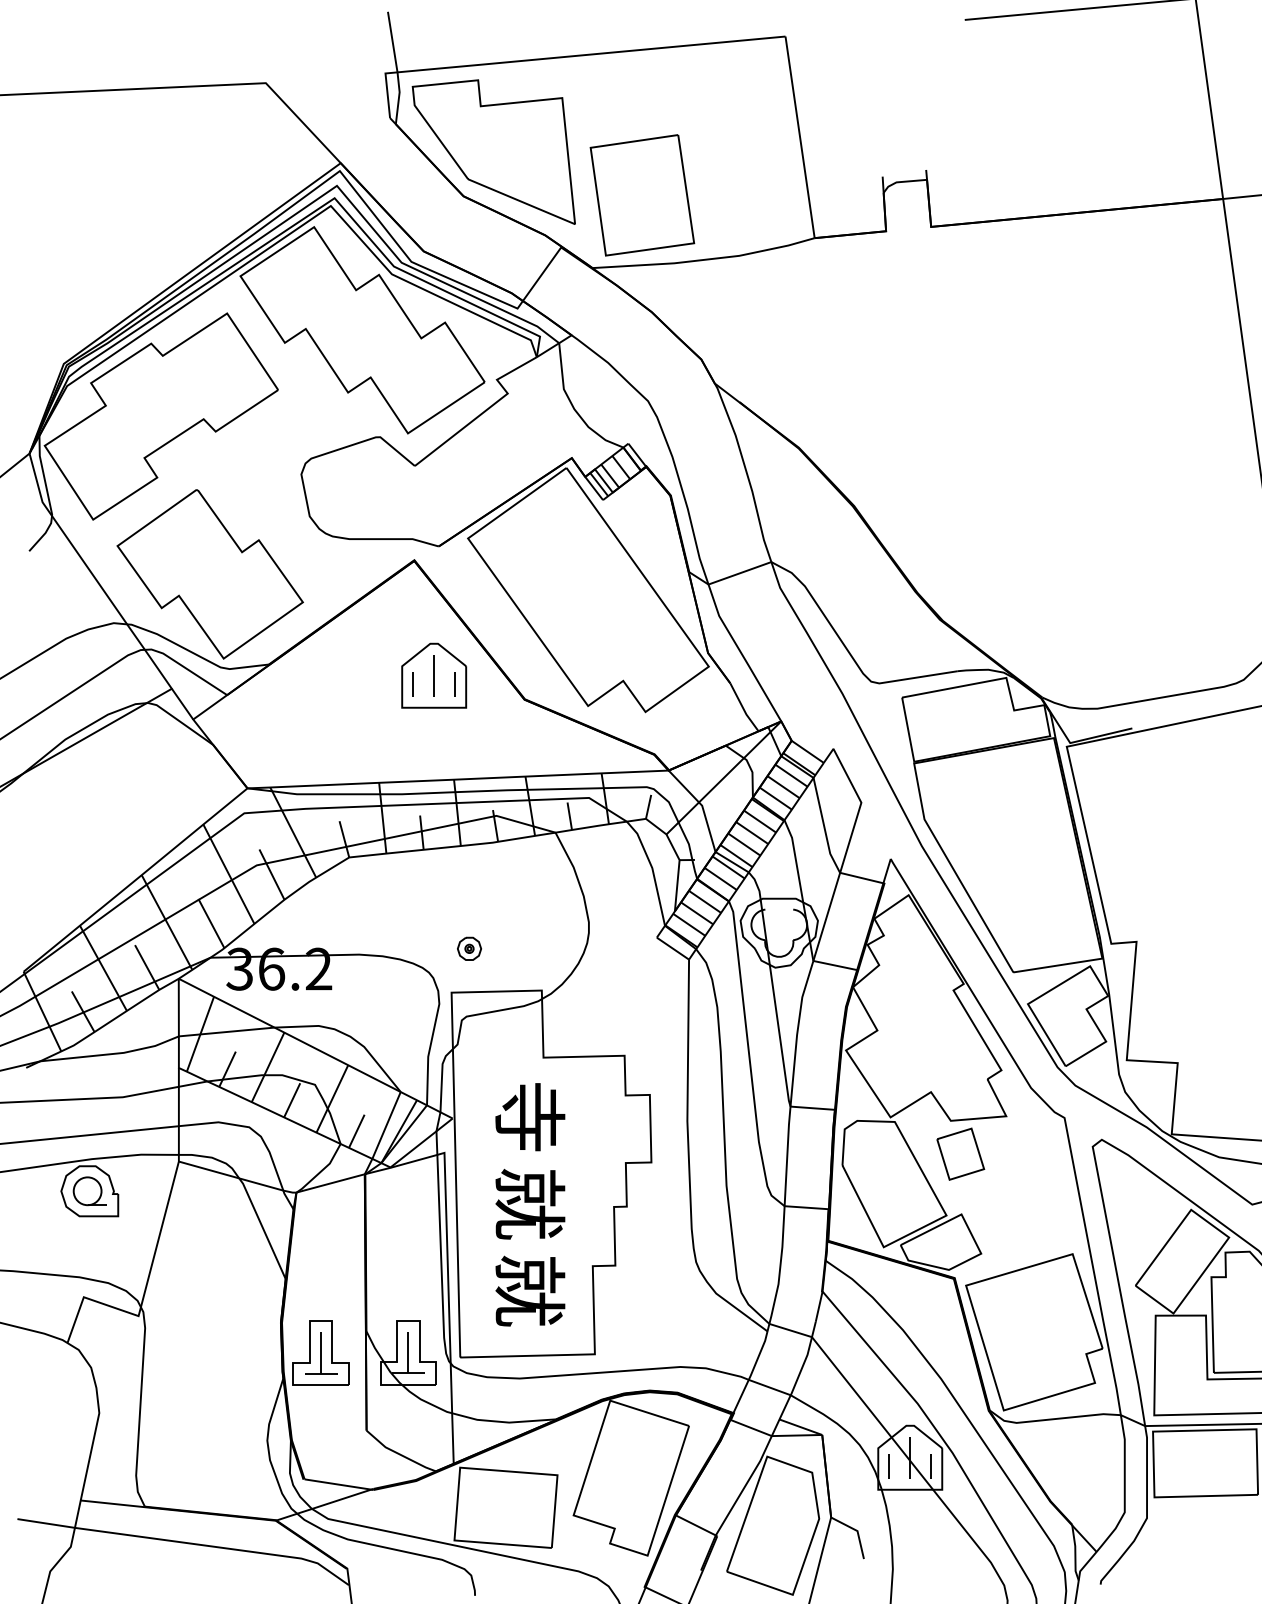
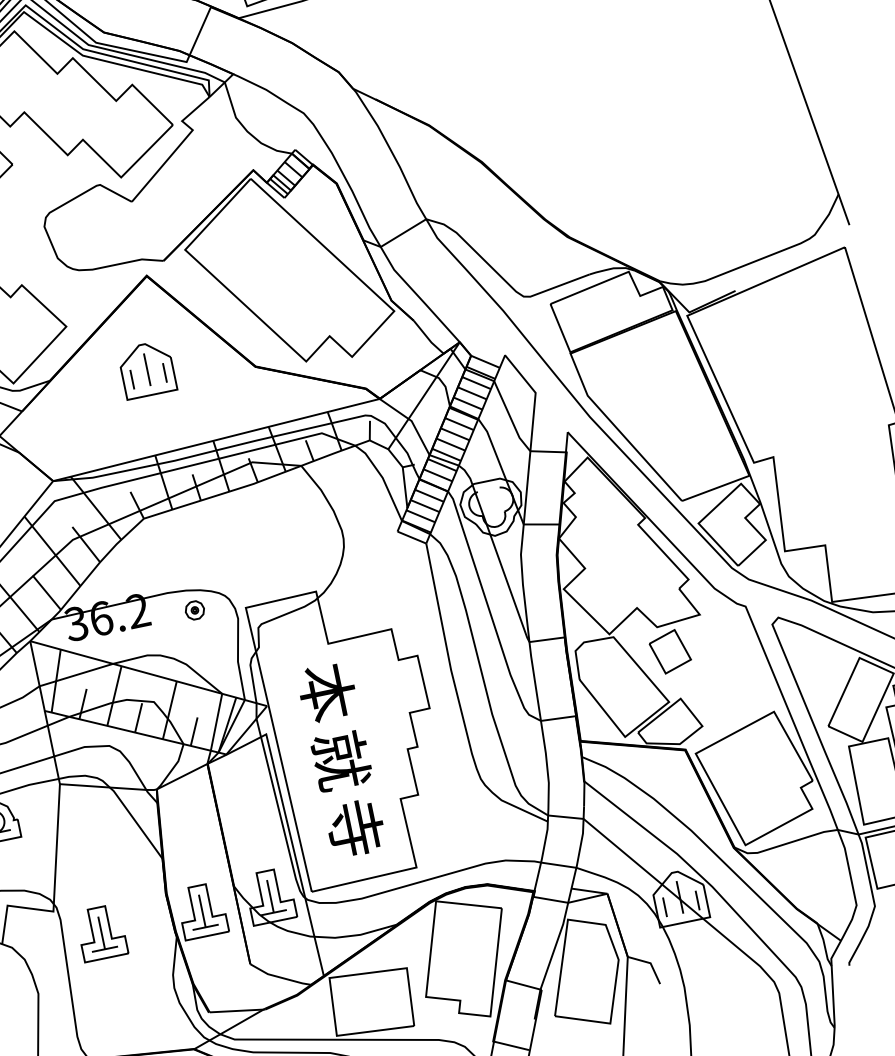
part: (434, 675) -> (147, 369), moved
part: (469, 948) -> (194, 610), moved
text: (530, 1117) -> (327, 692), 寺 -> 本
text: (530, 1290) -> (355, 828), 就 -> 寺
part: (191, 1354) -> (101, 933), added

